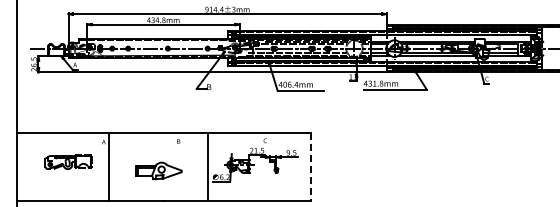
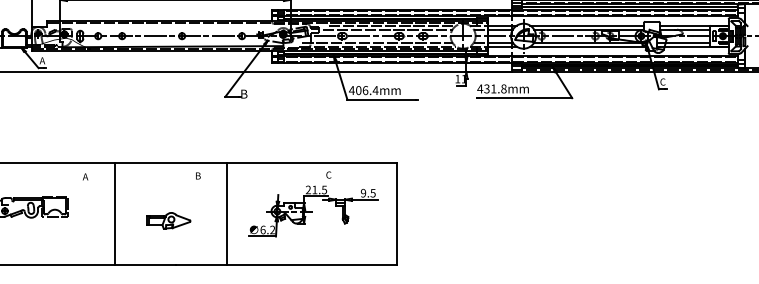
line: (109, 166) -> (115, 213), moved
line: (207, 166) -> (226, 213), moved
line: (310, 166) -> (396, 213), dashed -> solid
part: (159, 171) -> (169, 221), size x0.62

